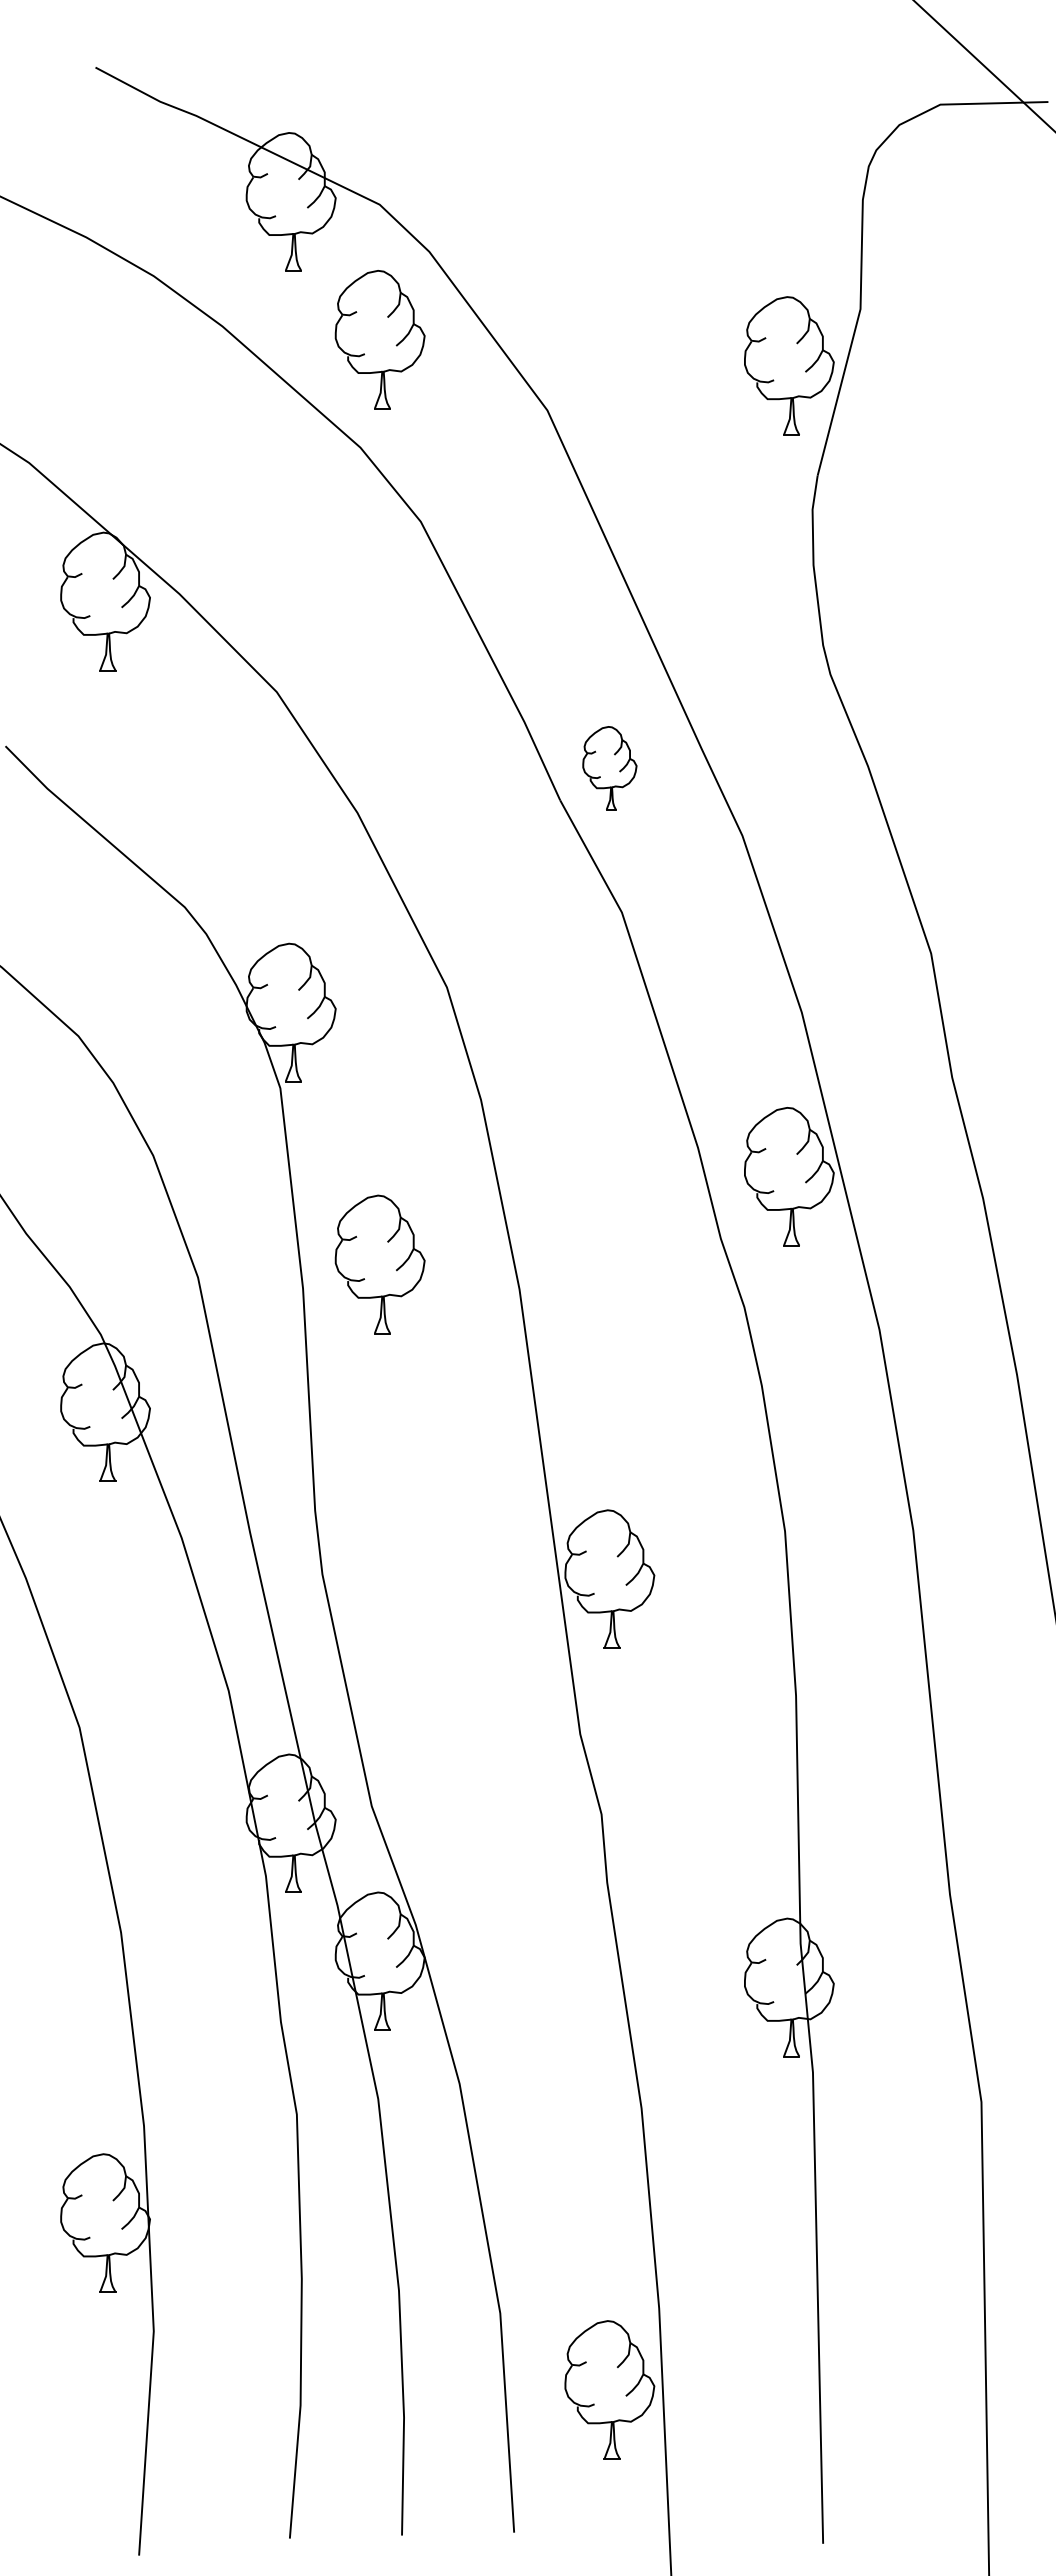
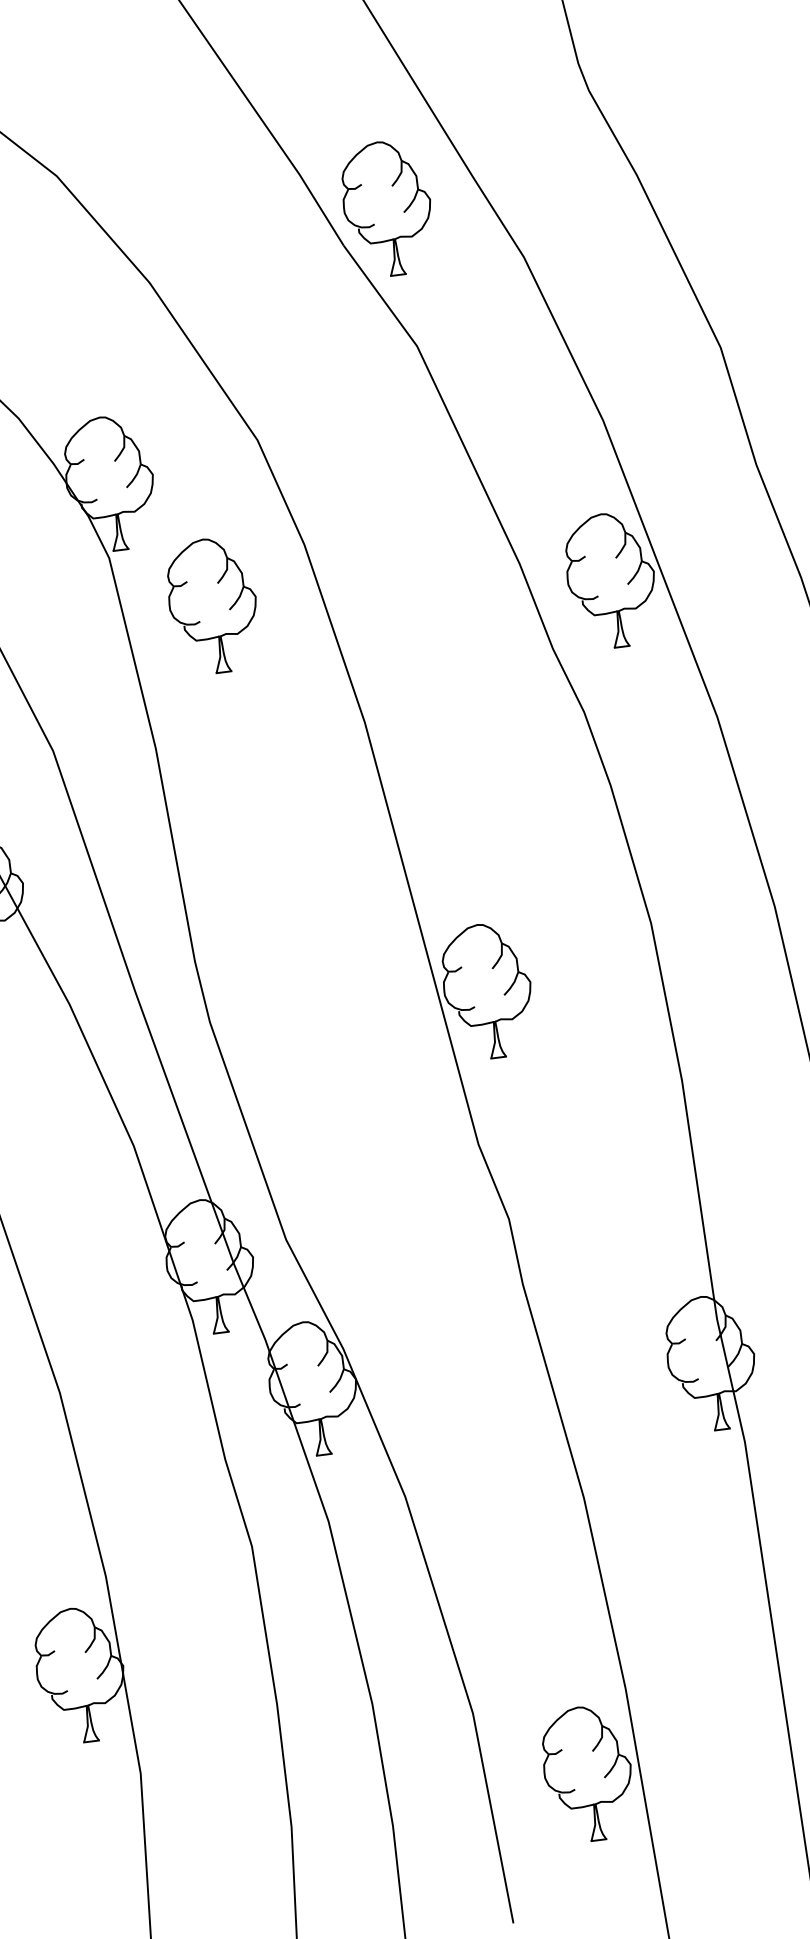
part: (609, 767) -> (387, 207), size x1.67
part: (379, 1264) -> (212, 605), moved

